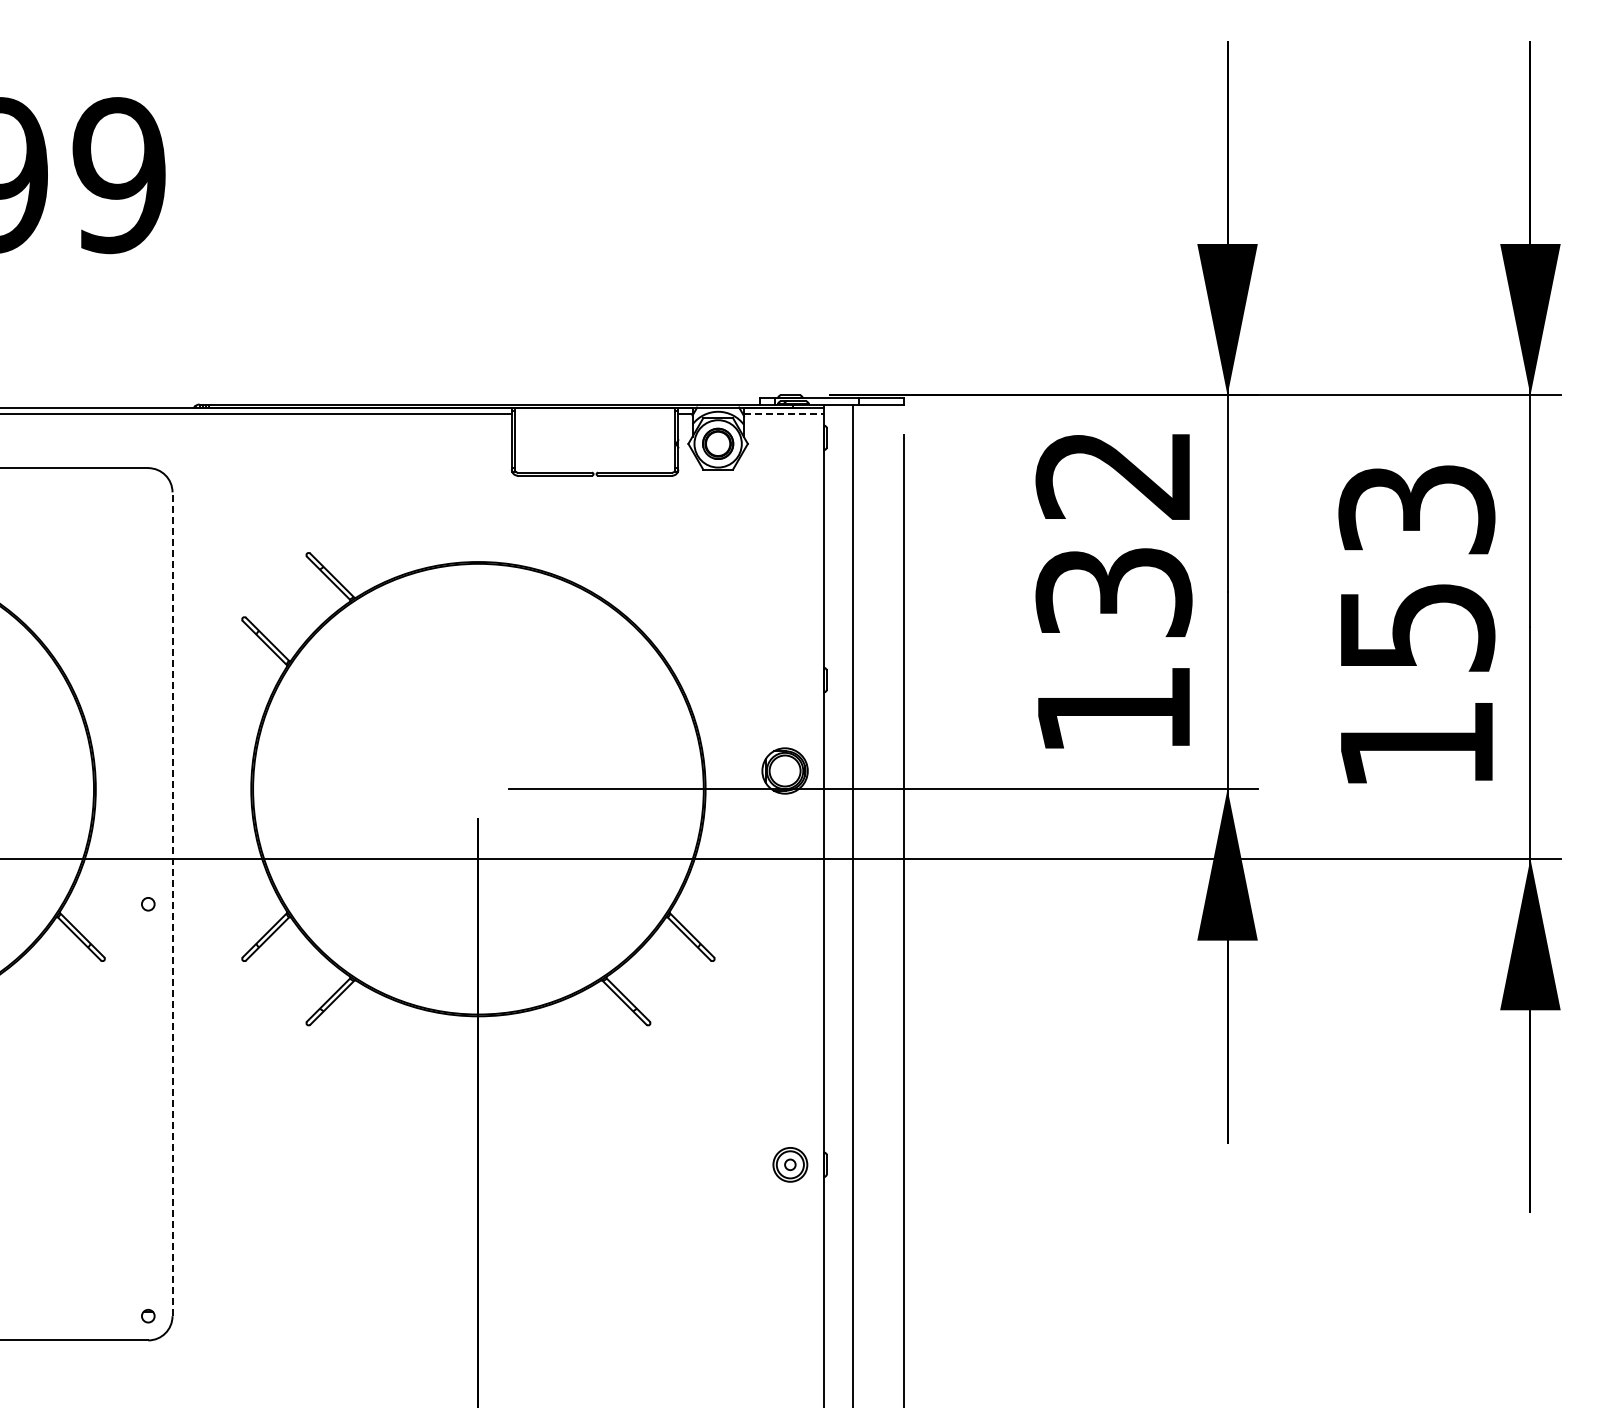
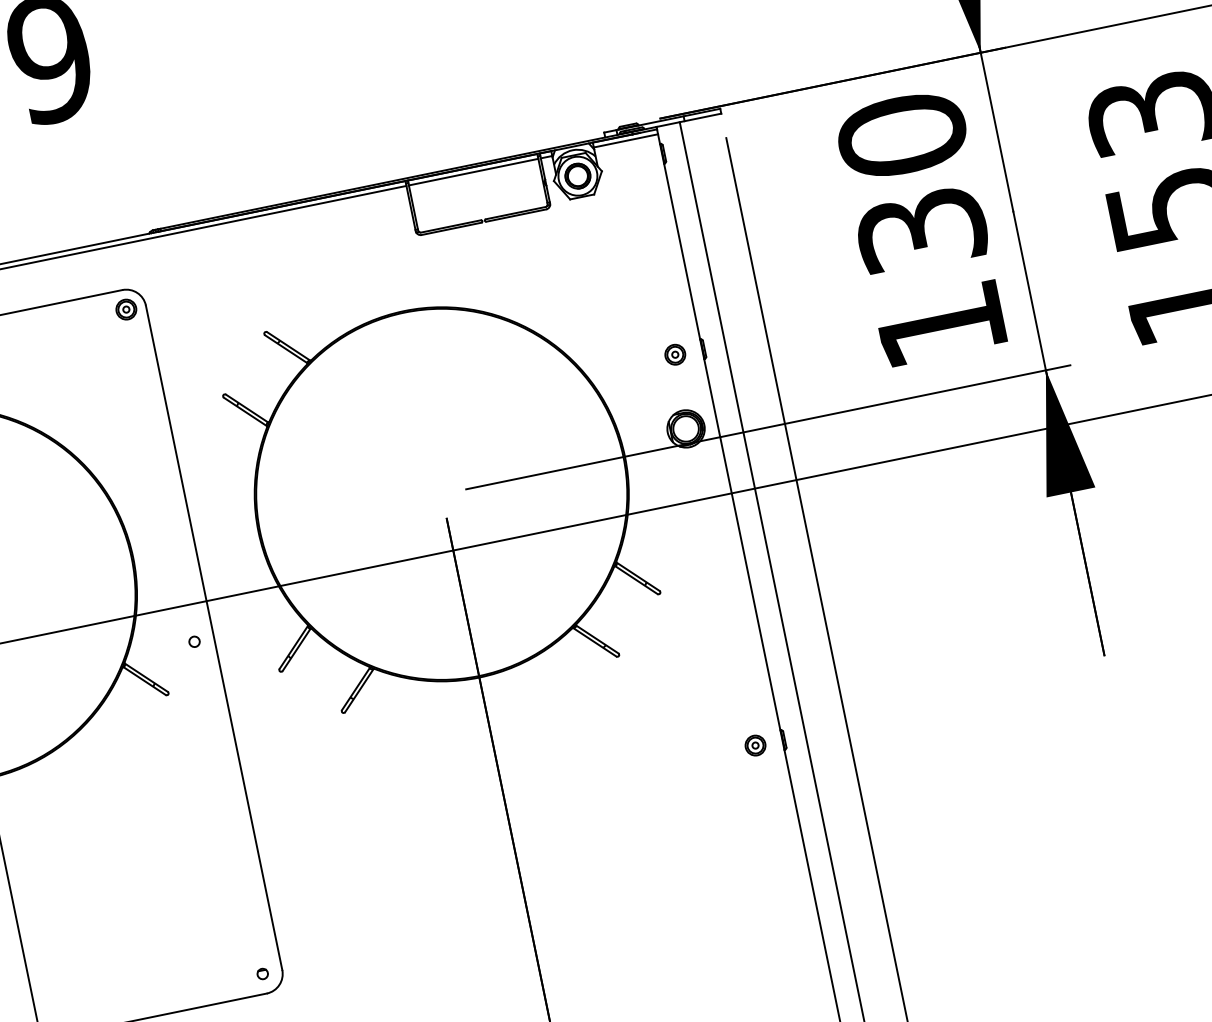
line: (594, 413) -> (473, 172), added
line: (783, 413) -> (625, 140), dashed -> solid
text: (1113, 474) -> (901, 135), 132 -> 130
part: (148, 492) -> (126, 309), added
part: (790, 680) -> (675, 355), added
line: (172, 904) -> (214, 637), dashed -> solid
part: (790, 1164) -> (755, 745), size x0.71

